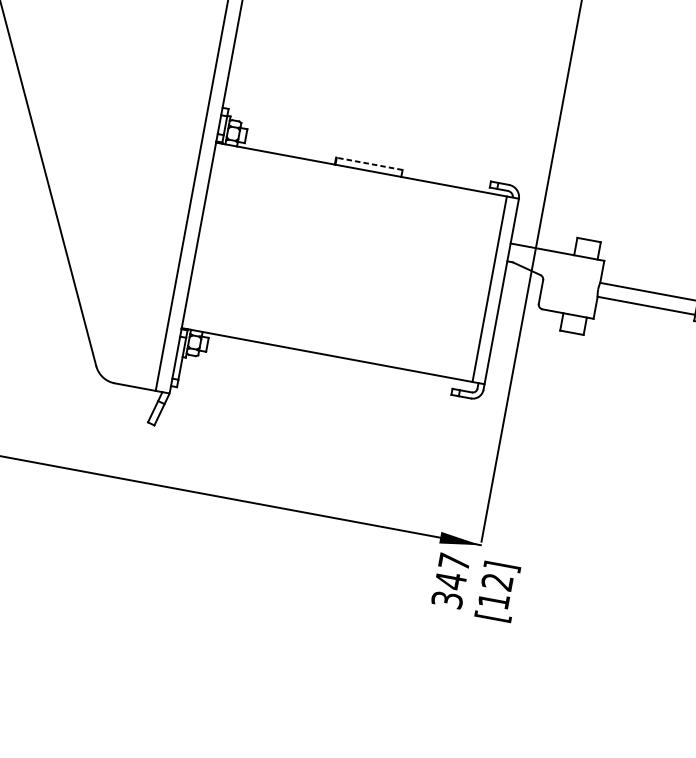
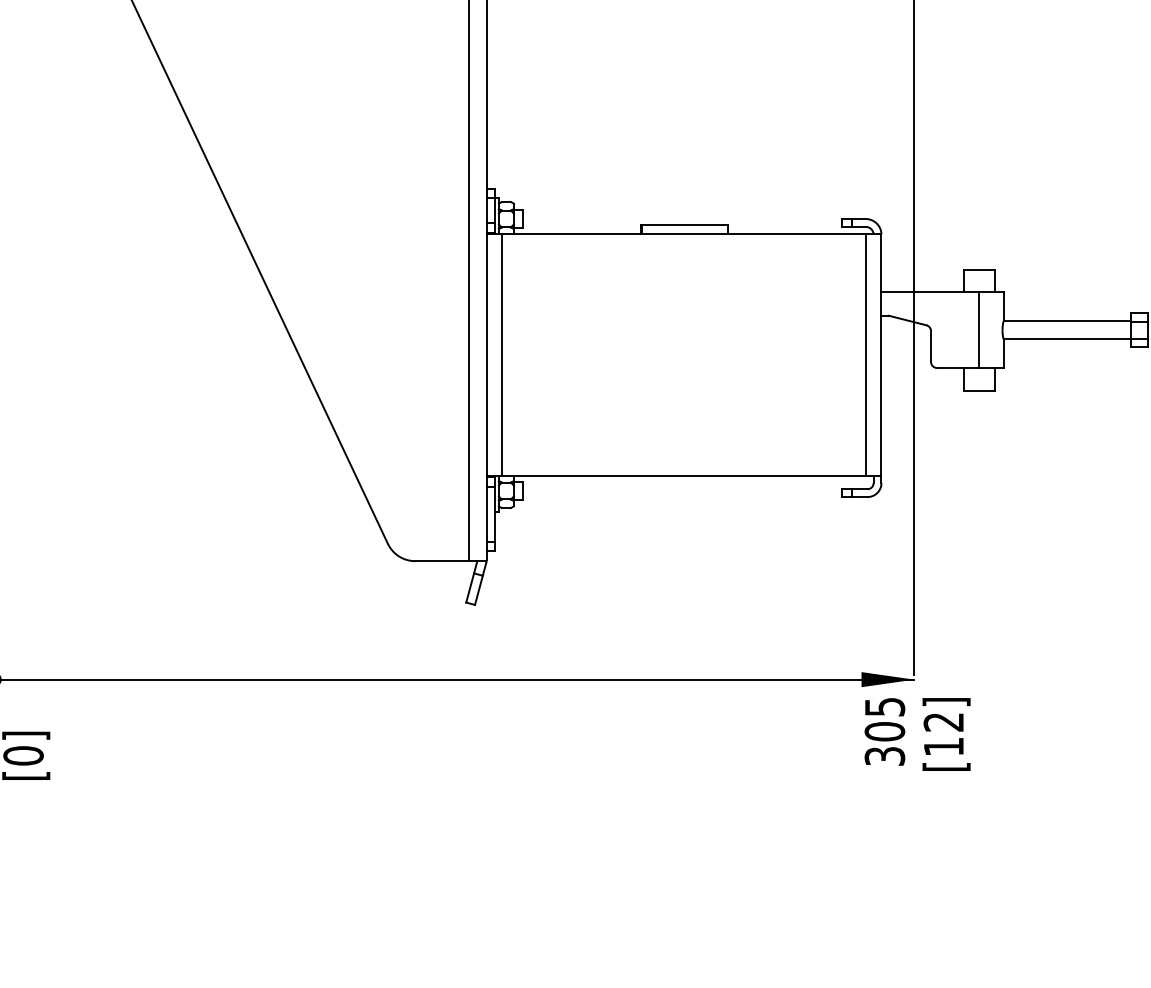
line: (369, 164) -> (684, 225), dashed -> solid
line: (211, 237) -> (502, 354), added
line: (580, 286) -> (979, 330), added
text: (452, 572) -> (884, 720), 347 -> 305

